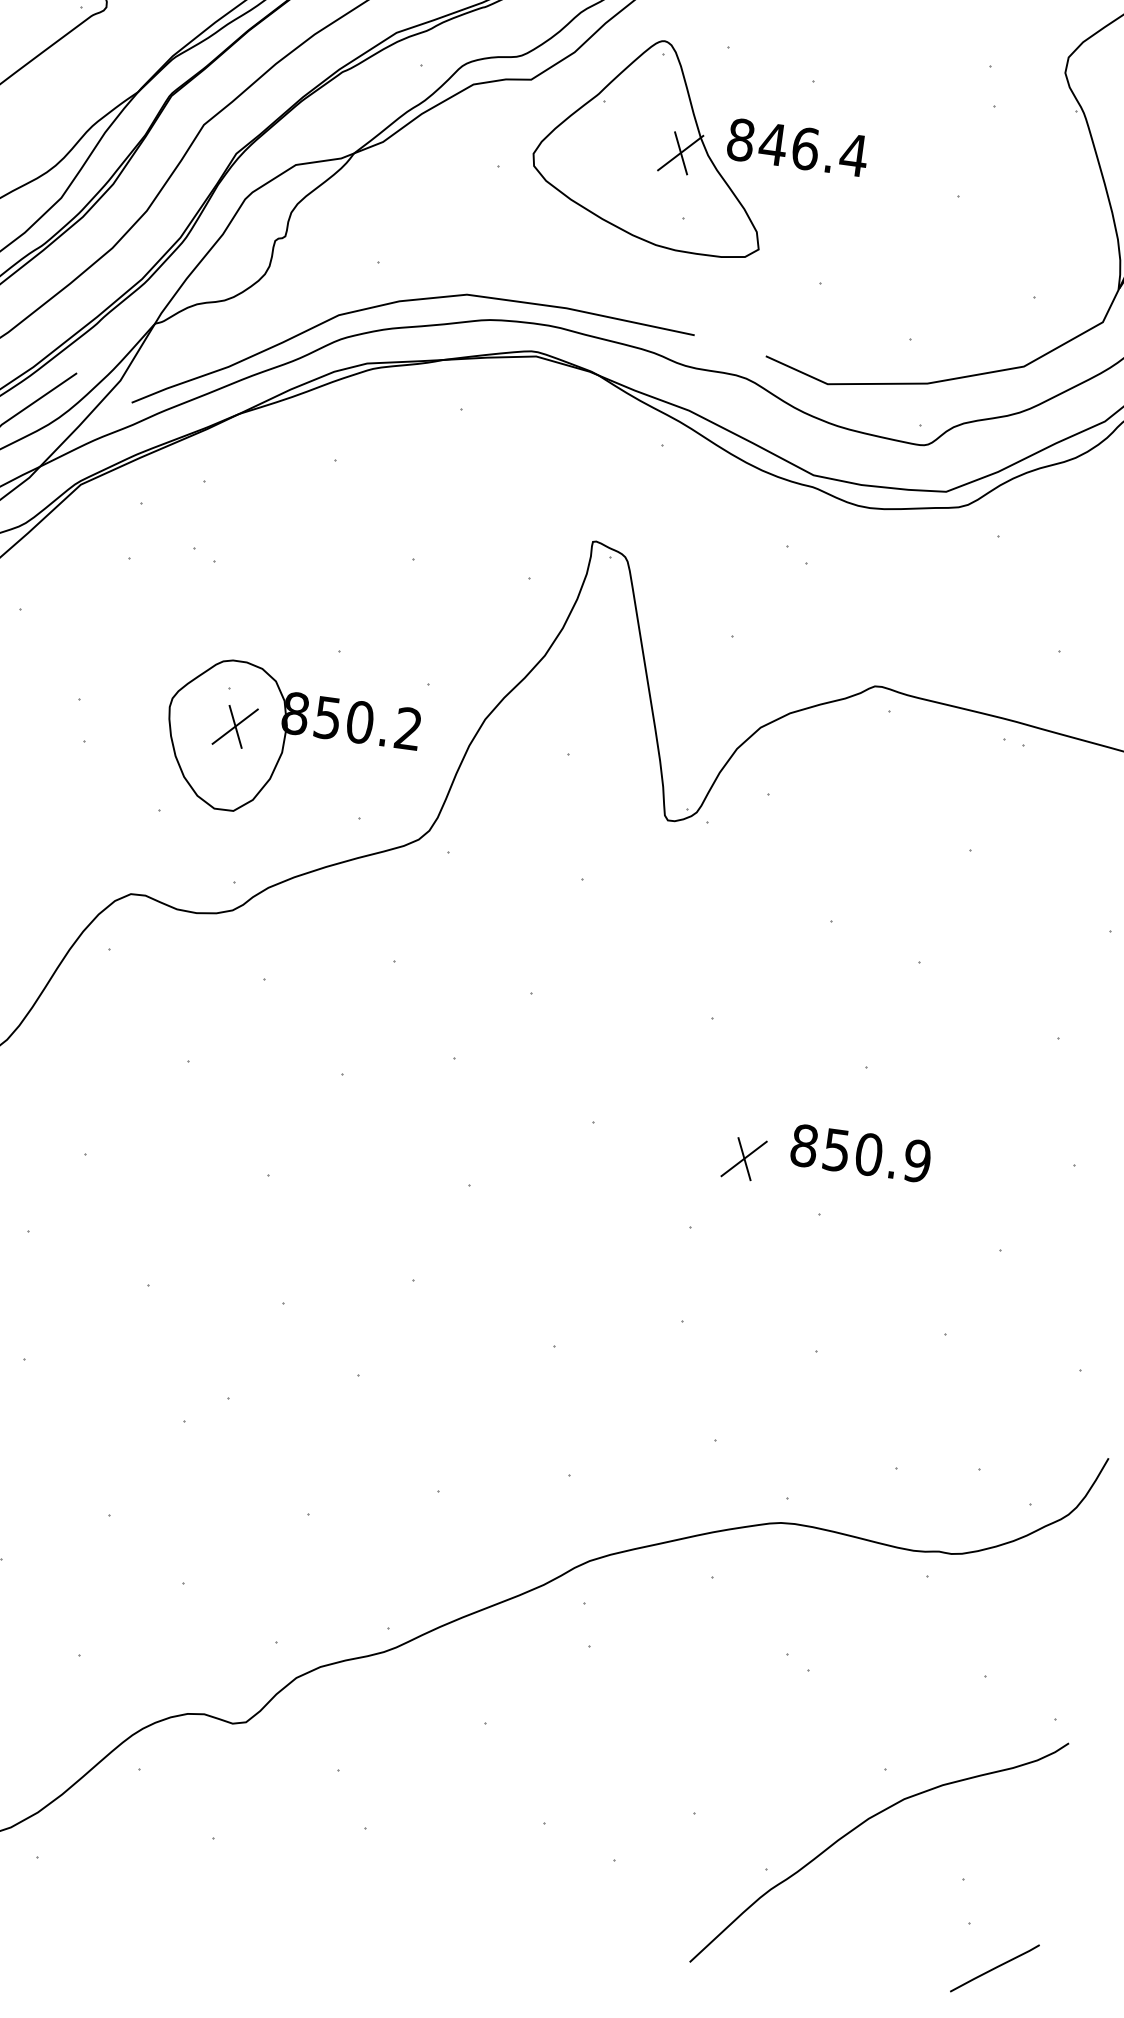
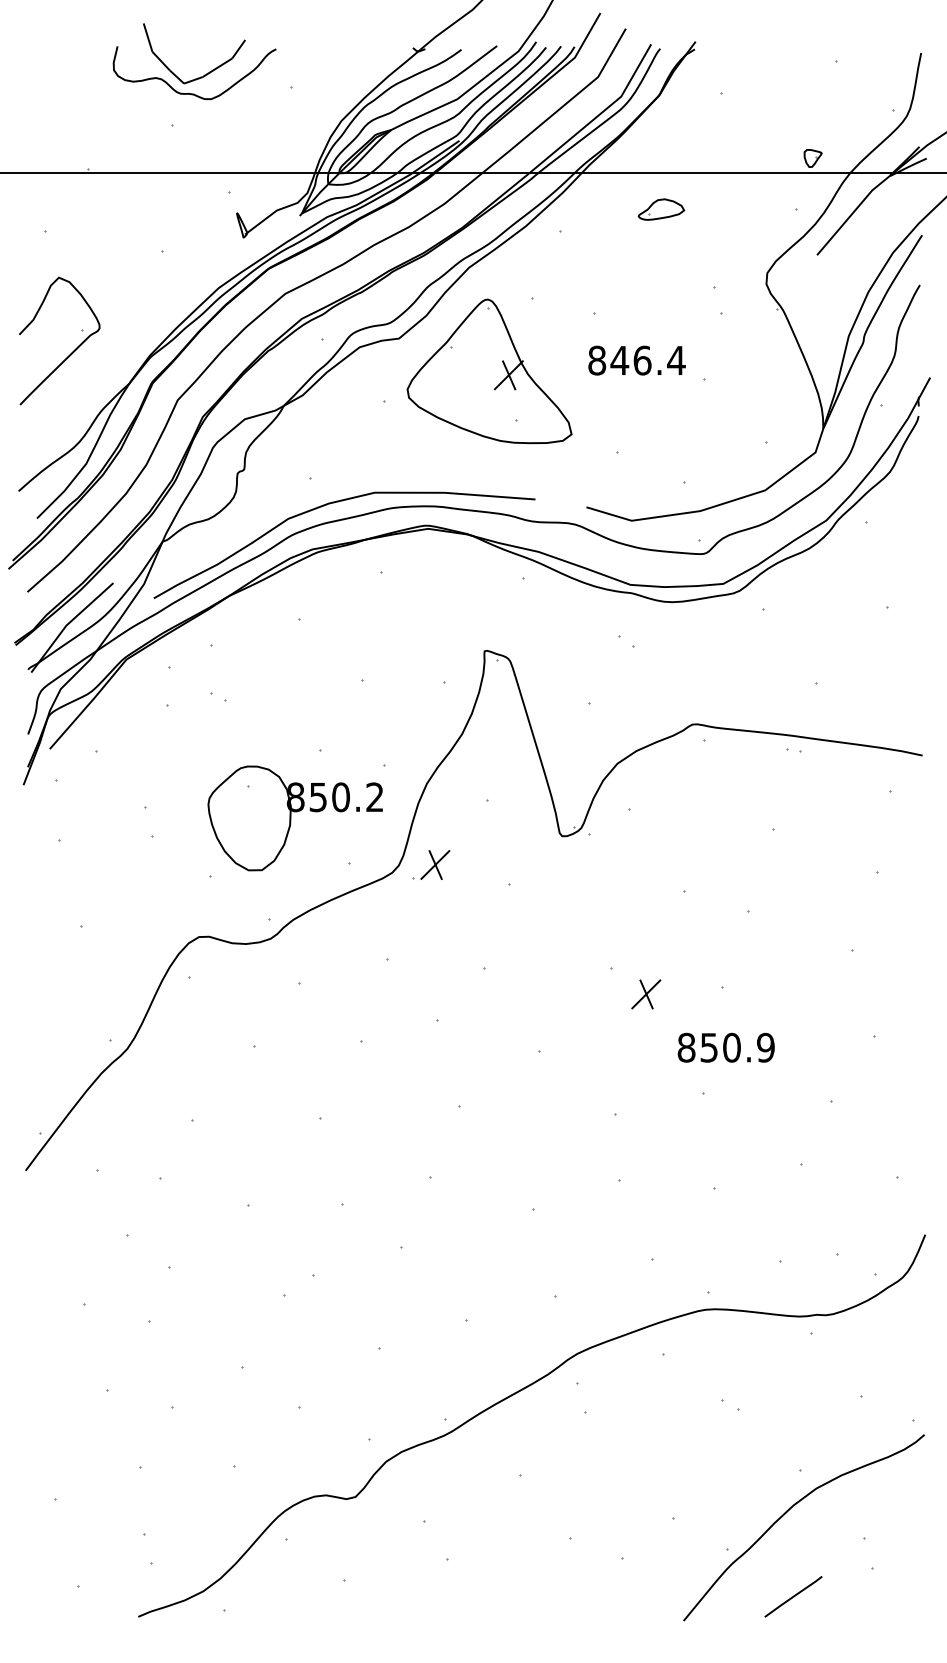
text: (797, 147) -> (636, 360), moved
part: (235, 726) -> (435, 864), moved
part: (744, 1159) -> (646, 994), moved
line: (994, 1967) -> (793, 1596), moved

